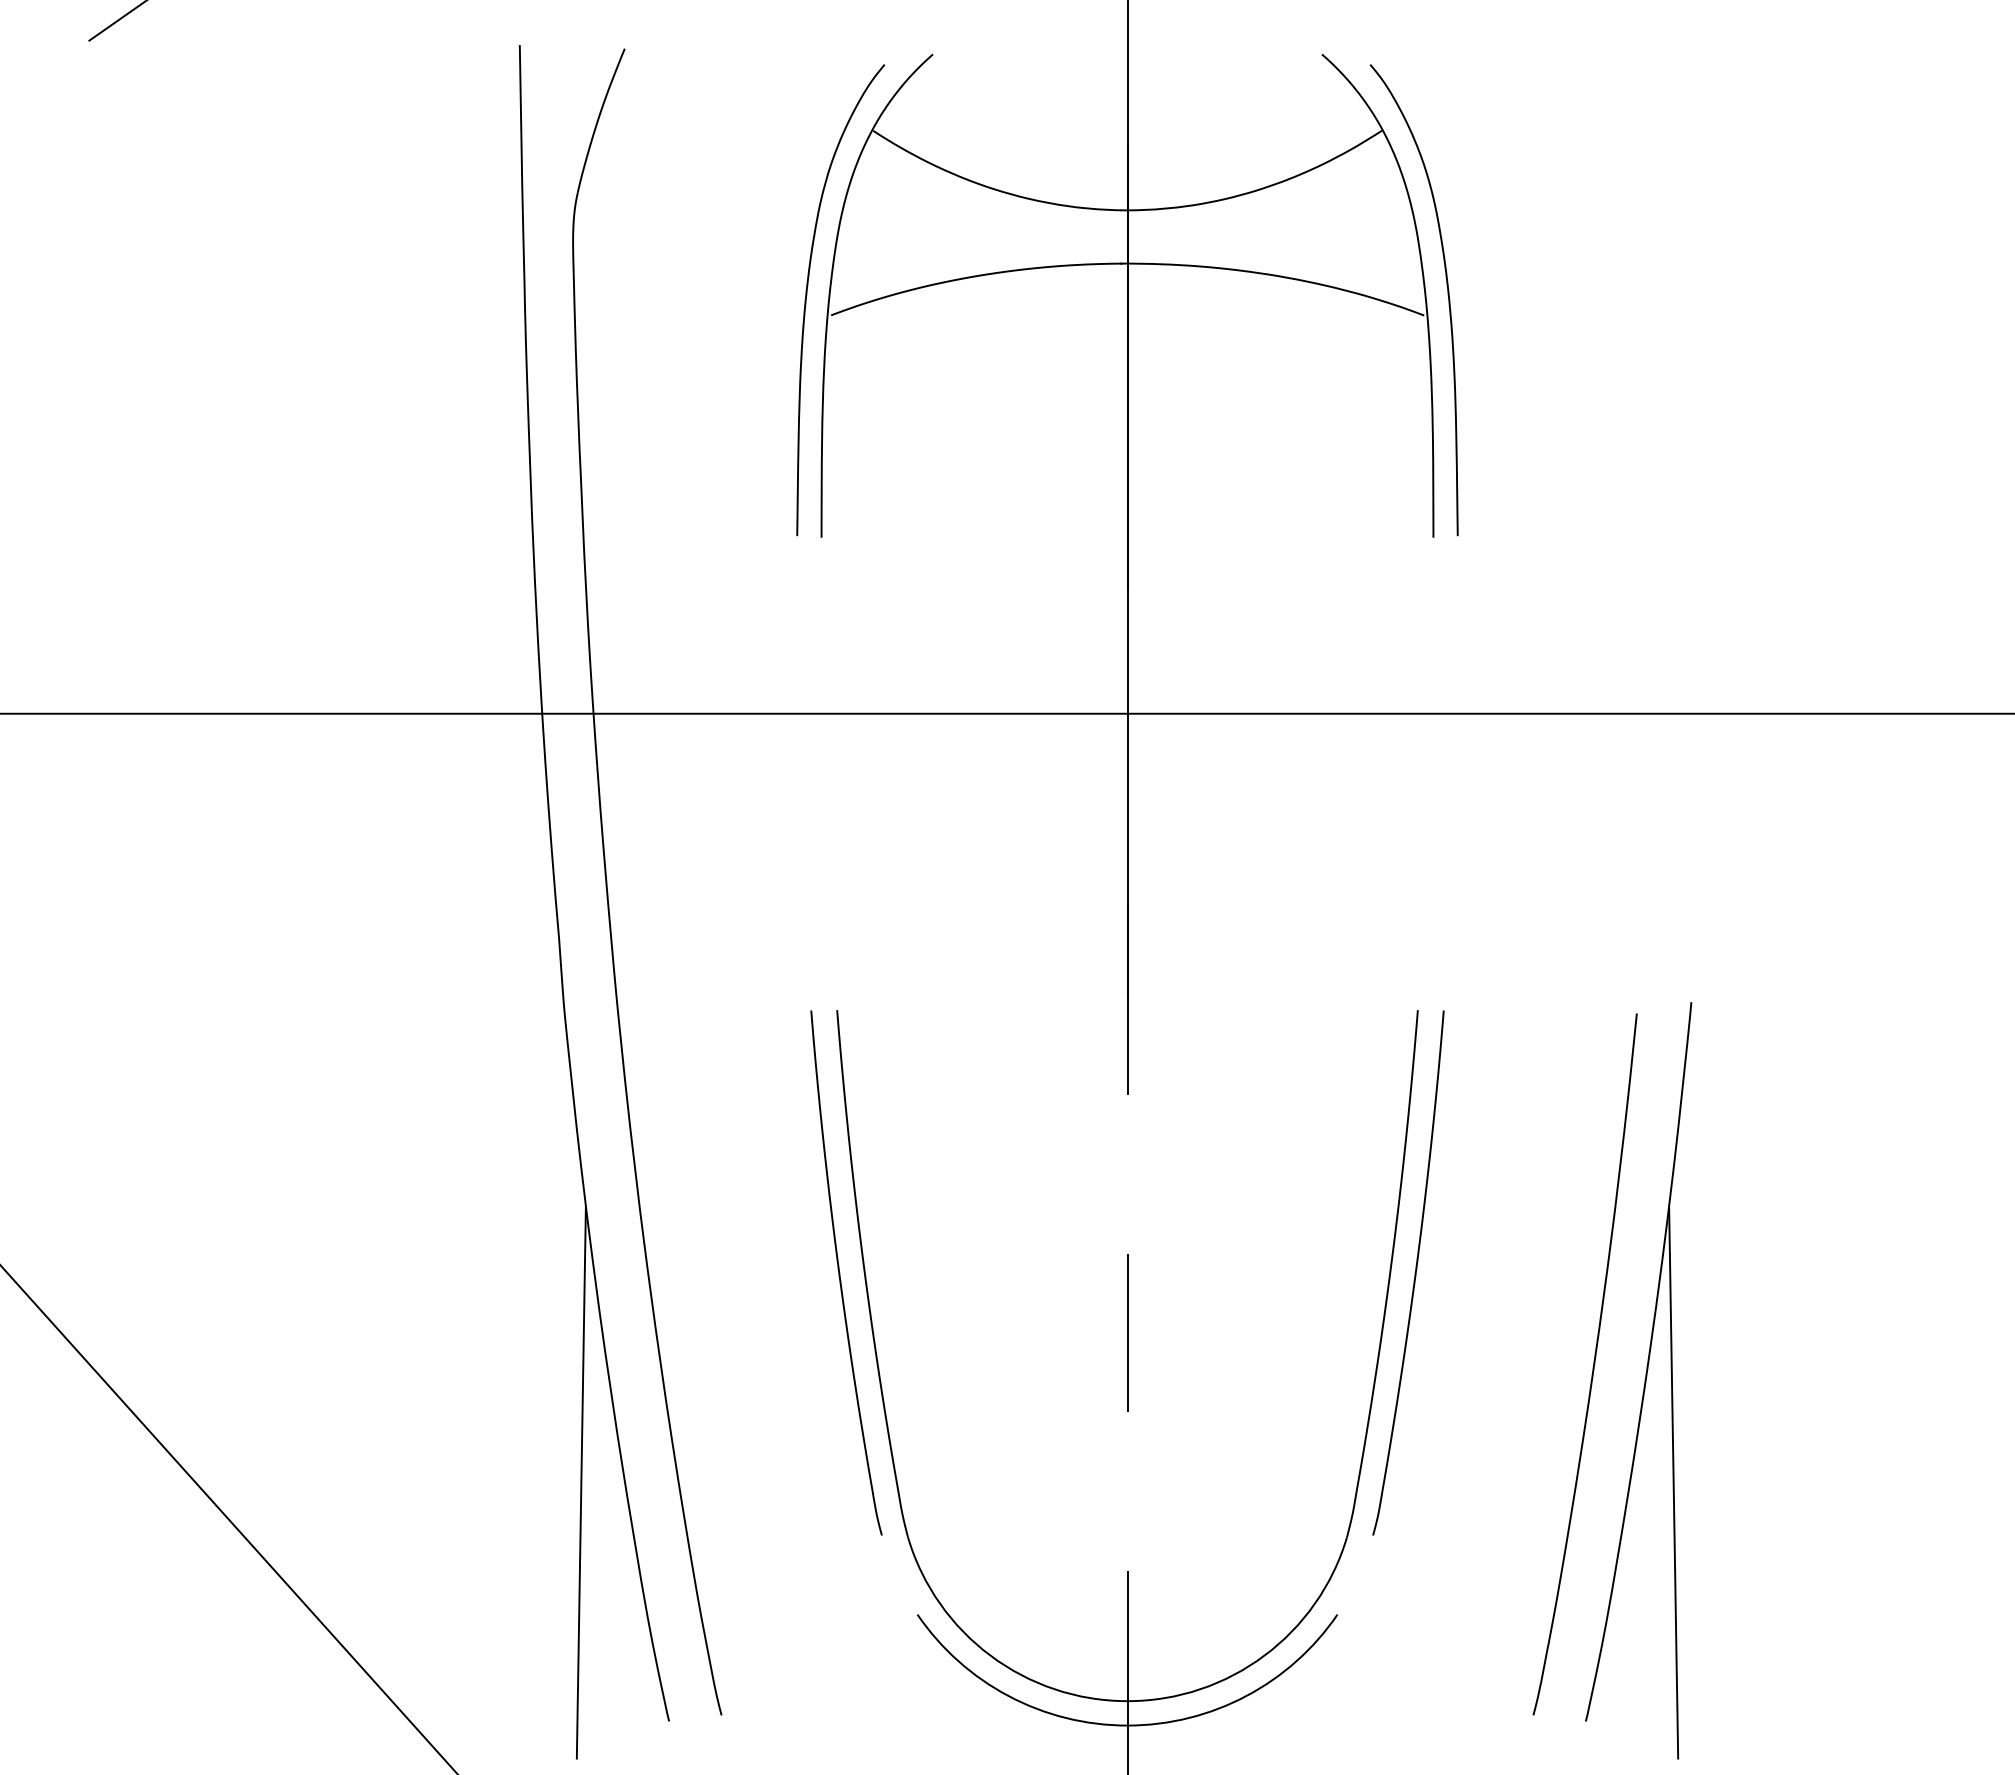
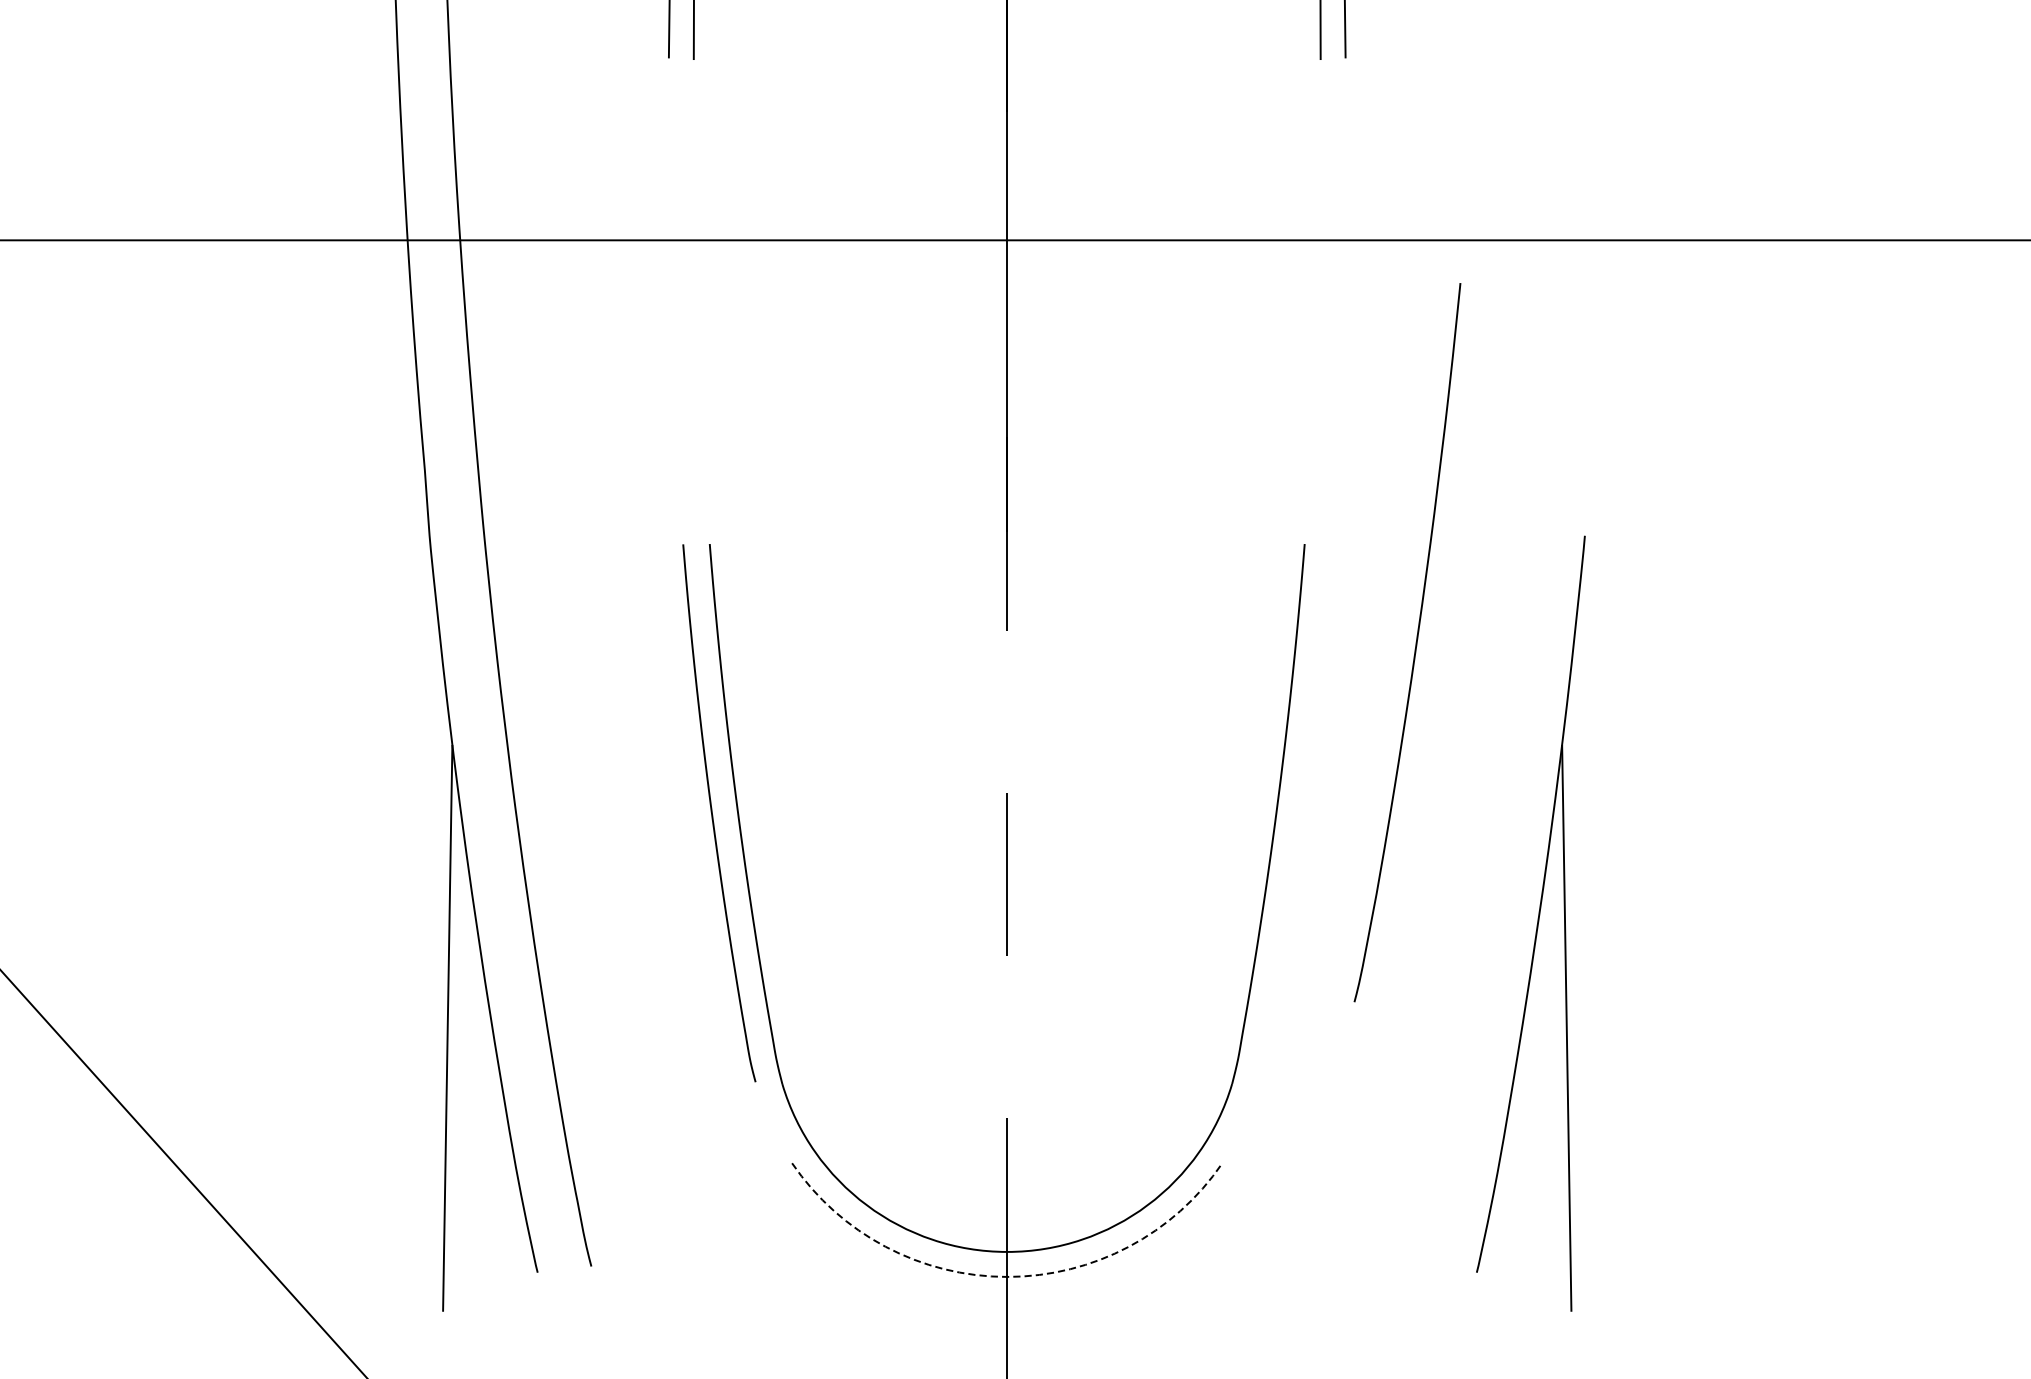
curve: (1414, 1273) -> (1301, 813), removed
curve: (1592, 1367) -> (1414, 645), moved
arc: (1127, 1725) -> (1007, 1276), solid -> dashed

